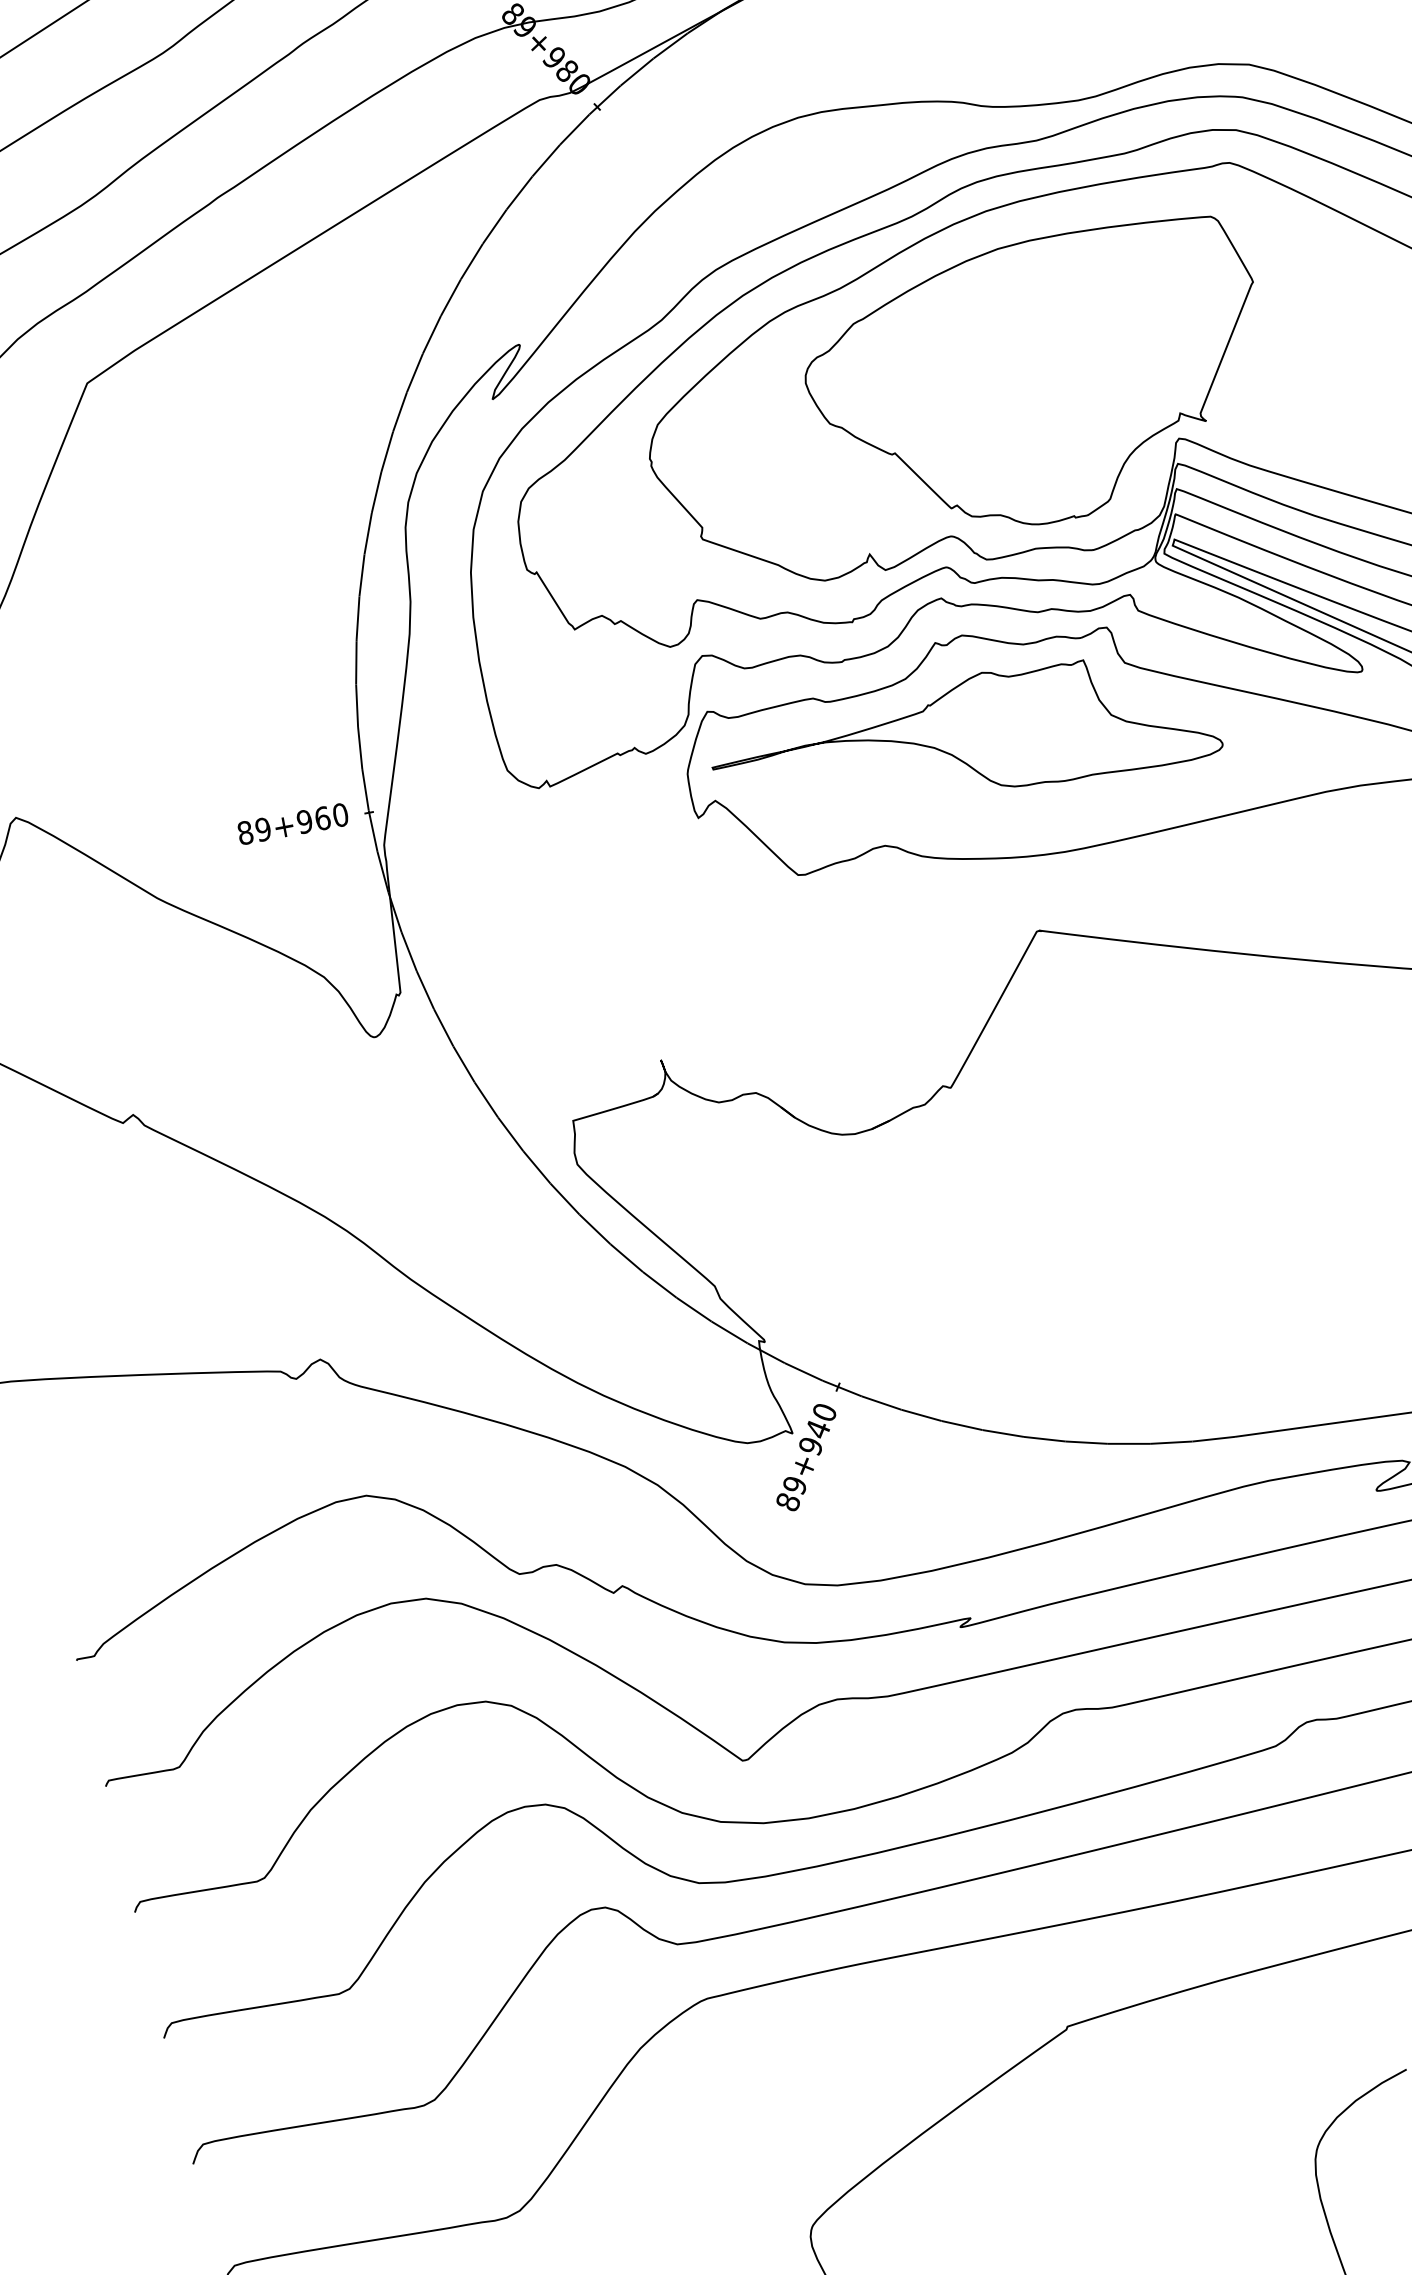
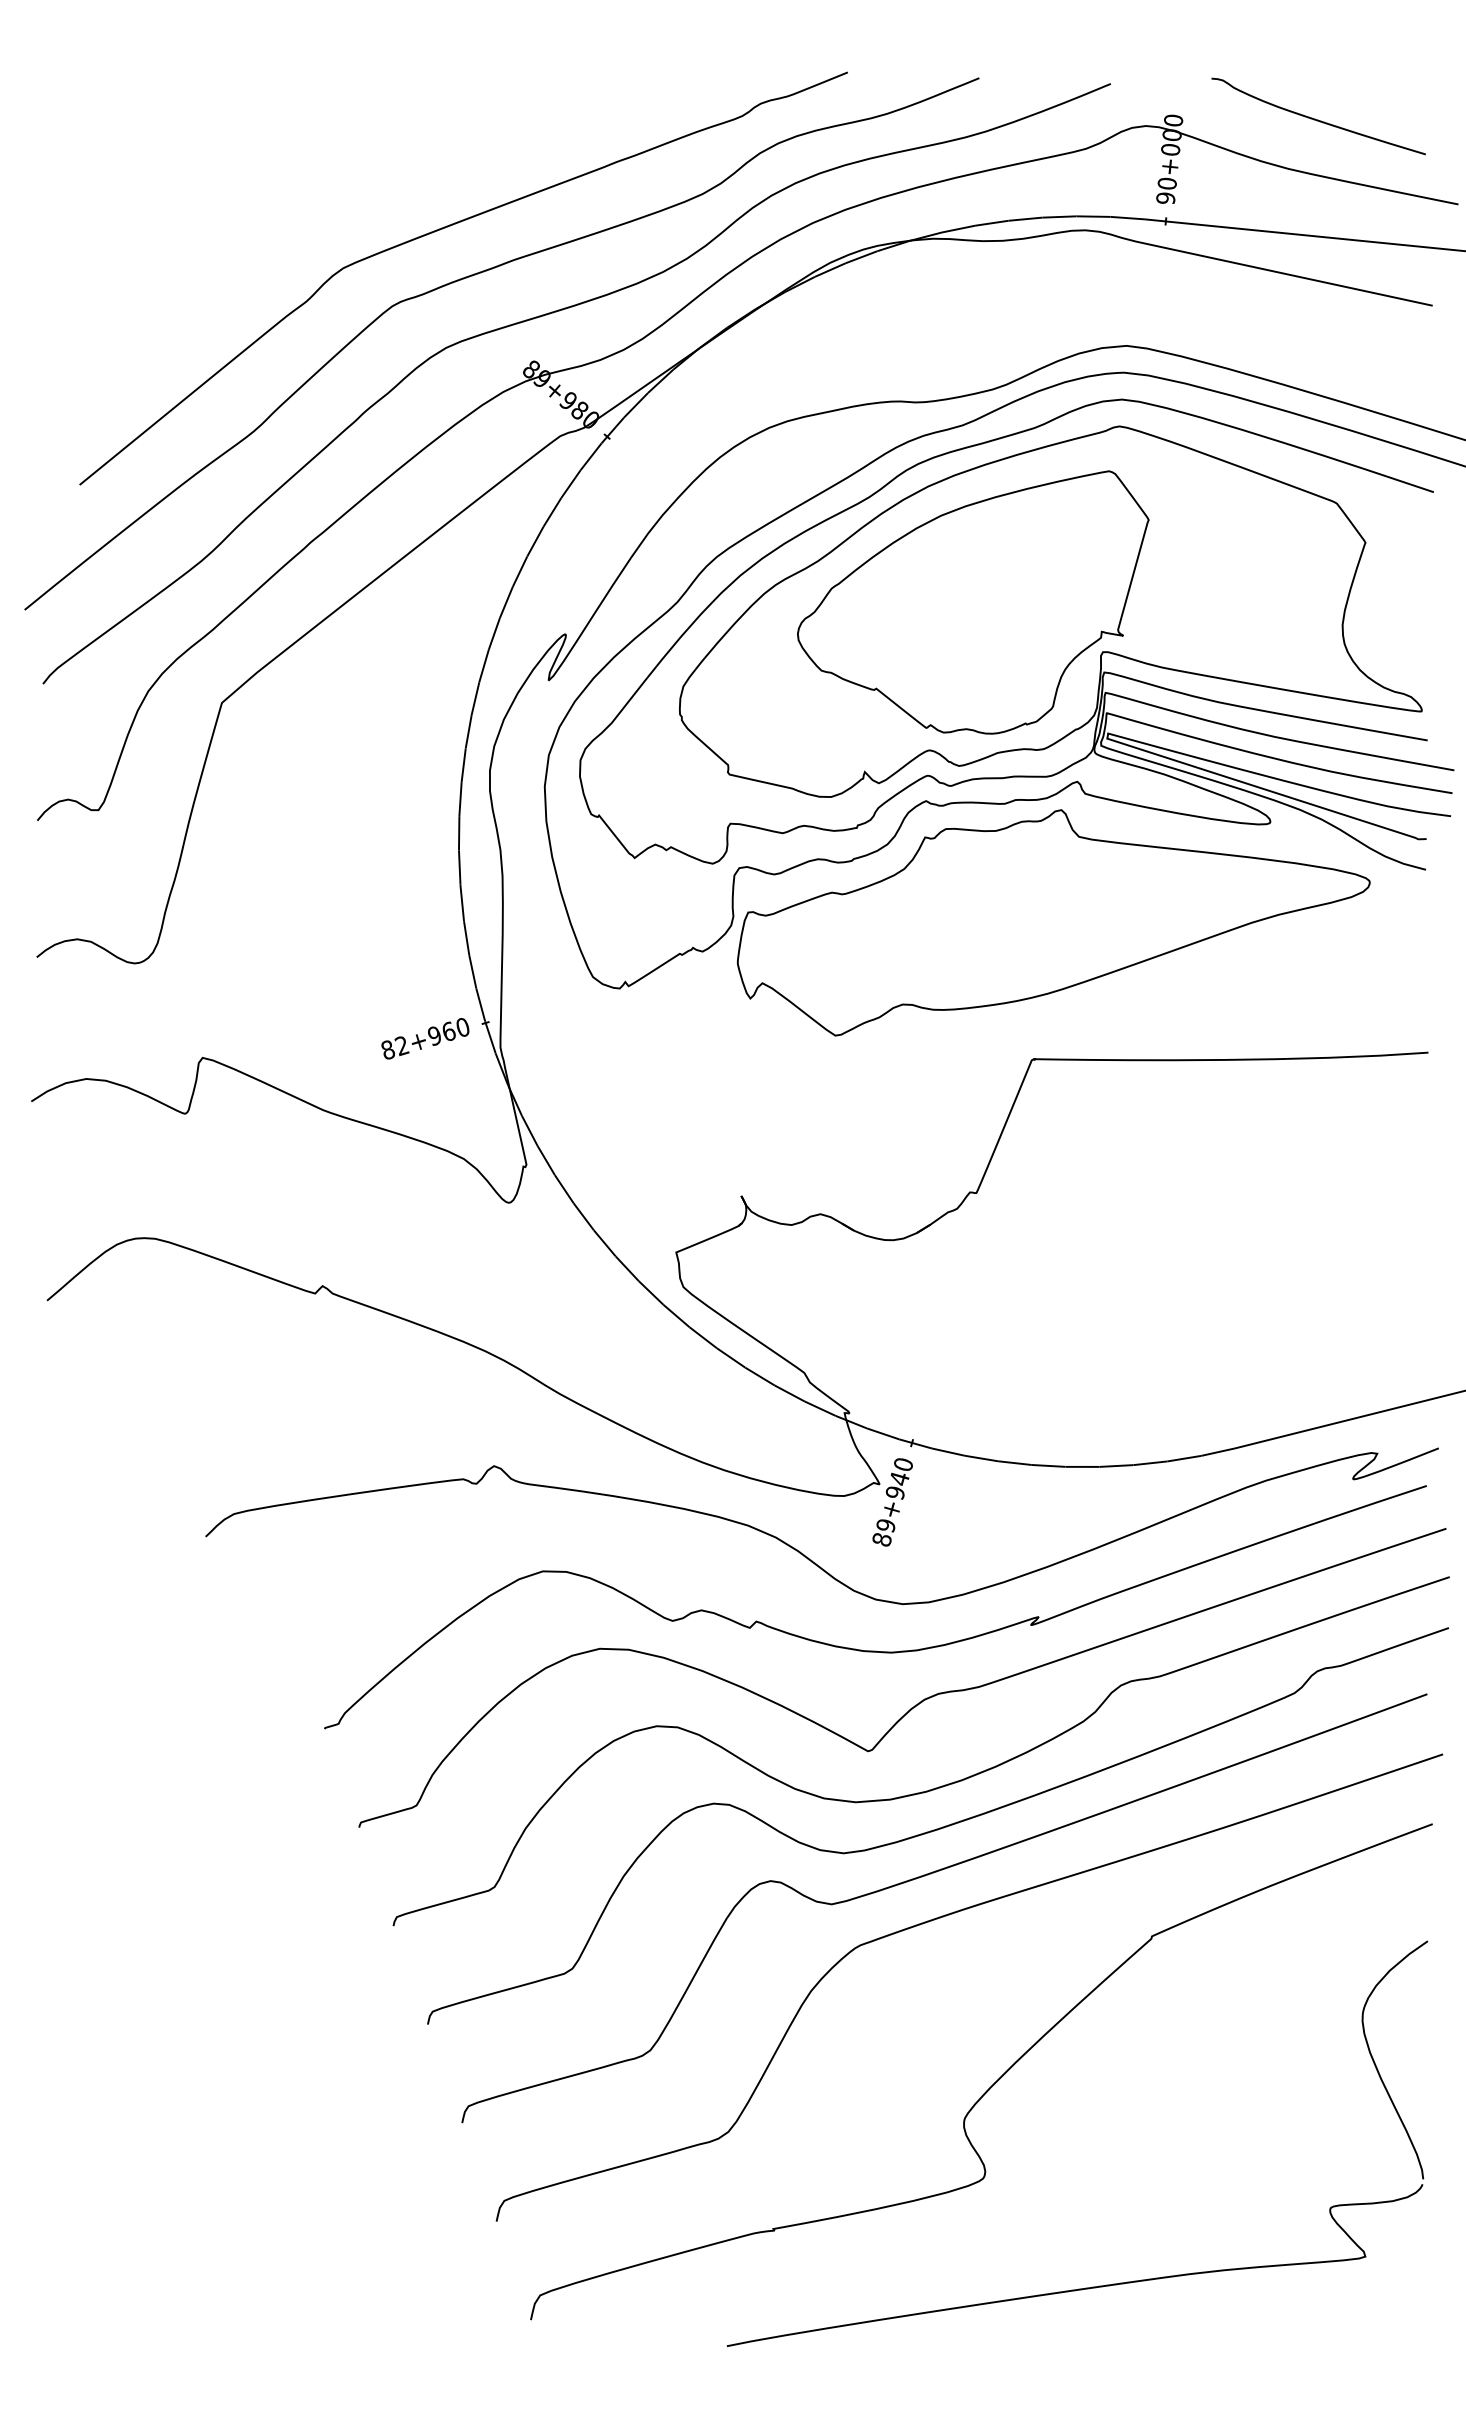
part: (970, 722) -> (960, 898), removed
text: (262, 830) -> (401, 1046), 89+960 -> 82+960

